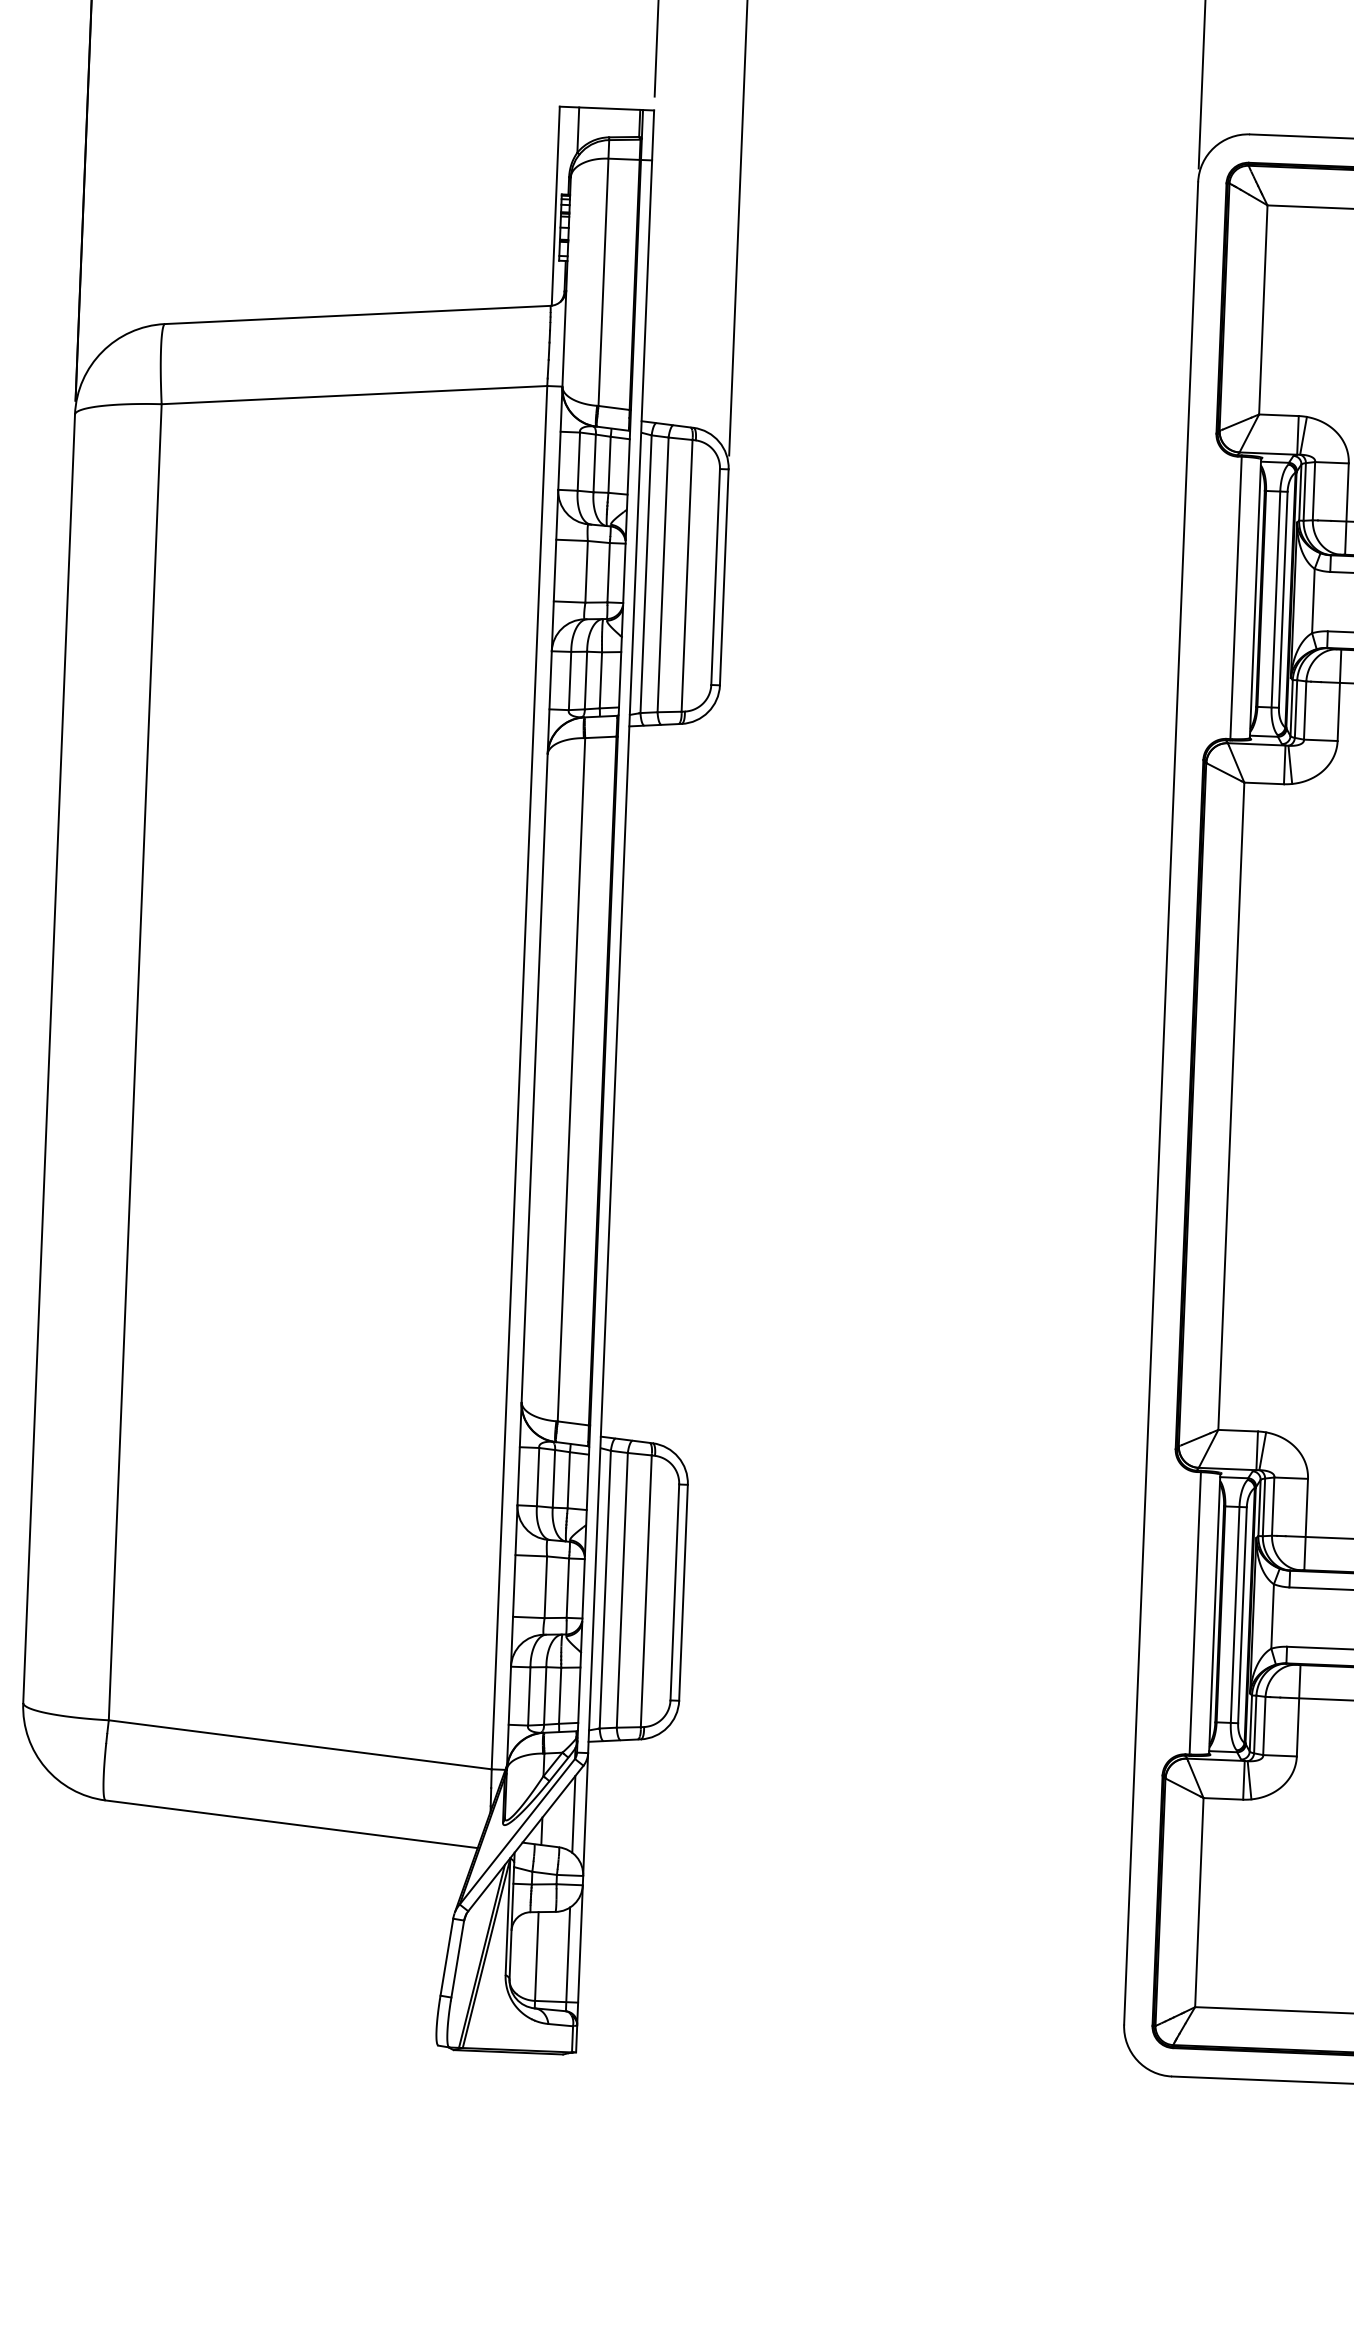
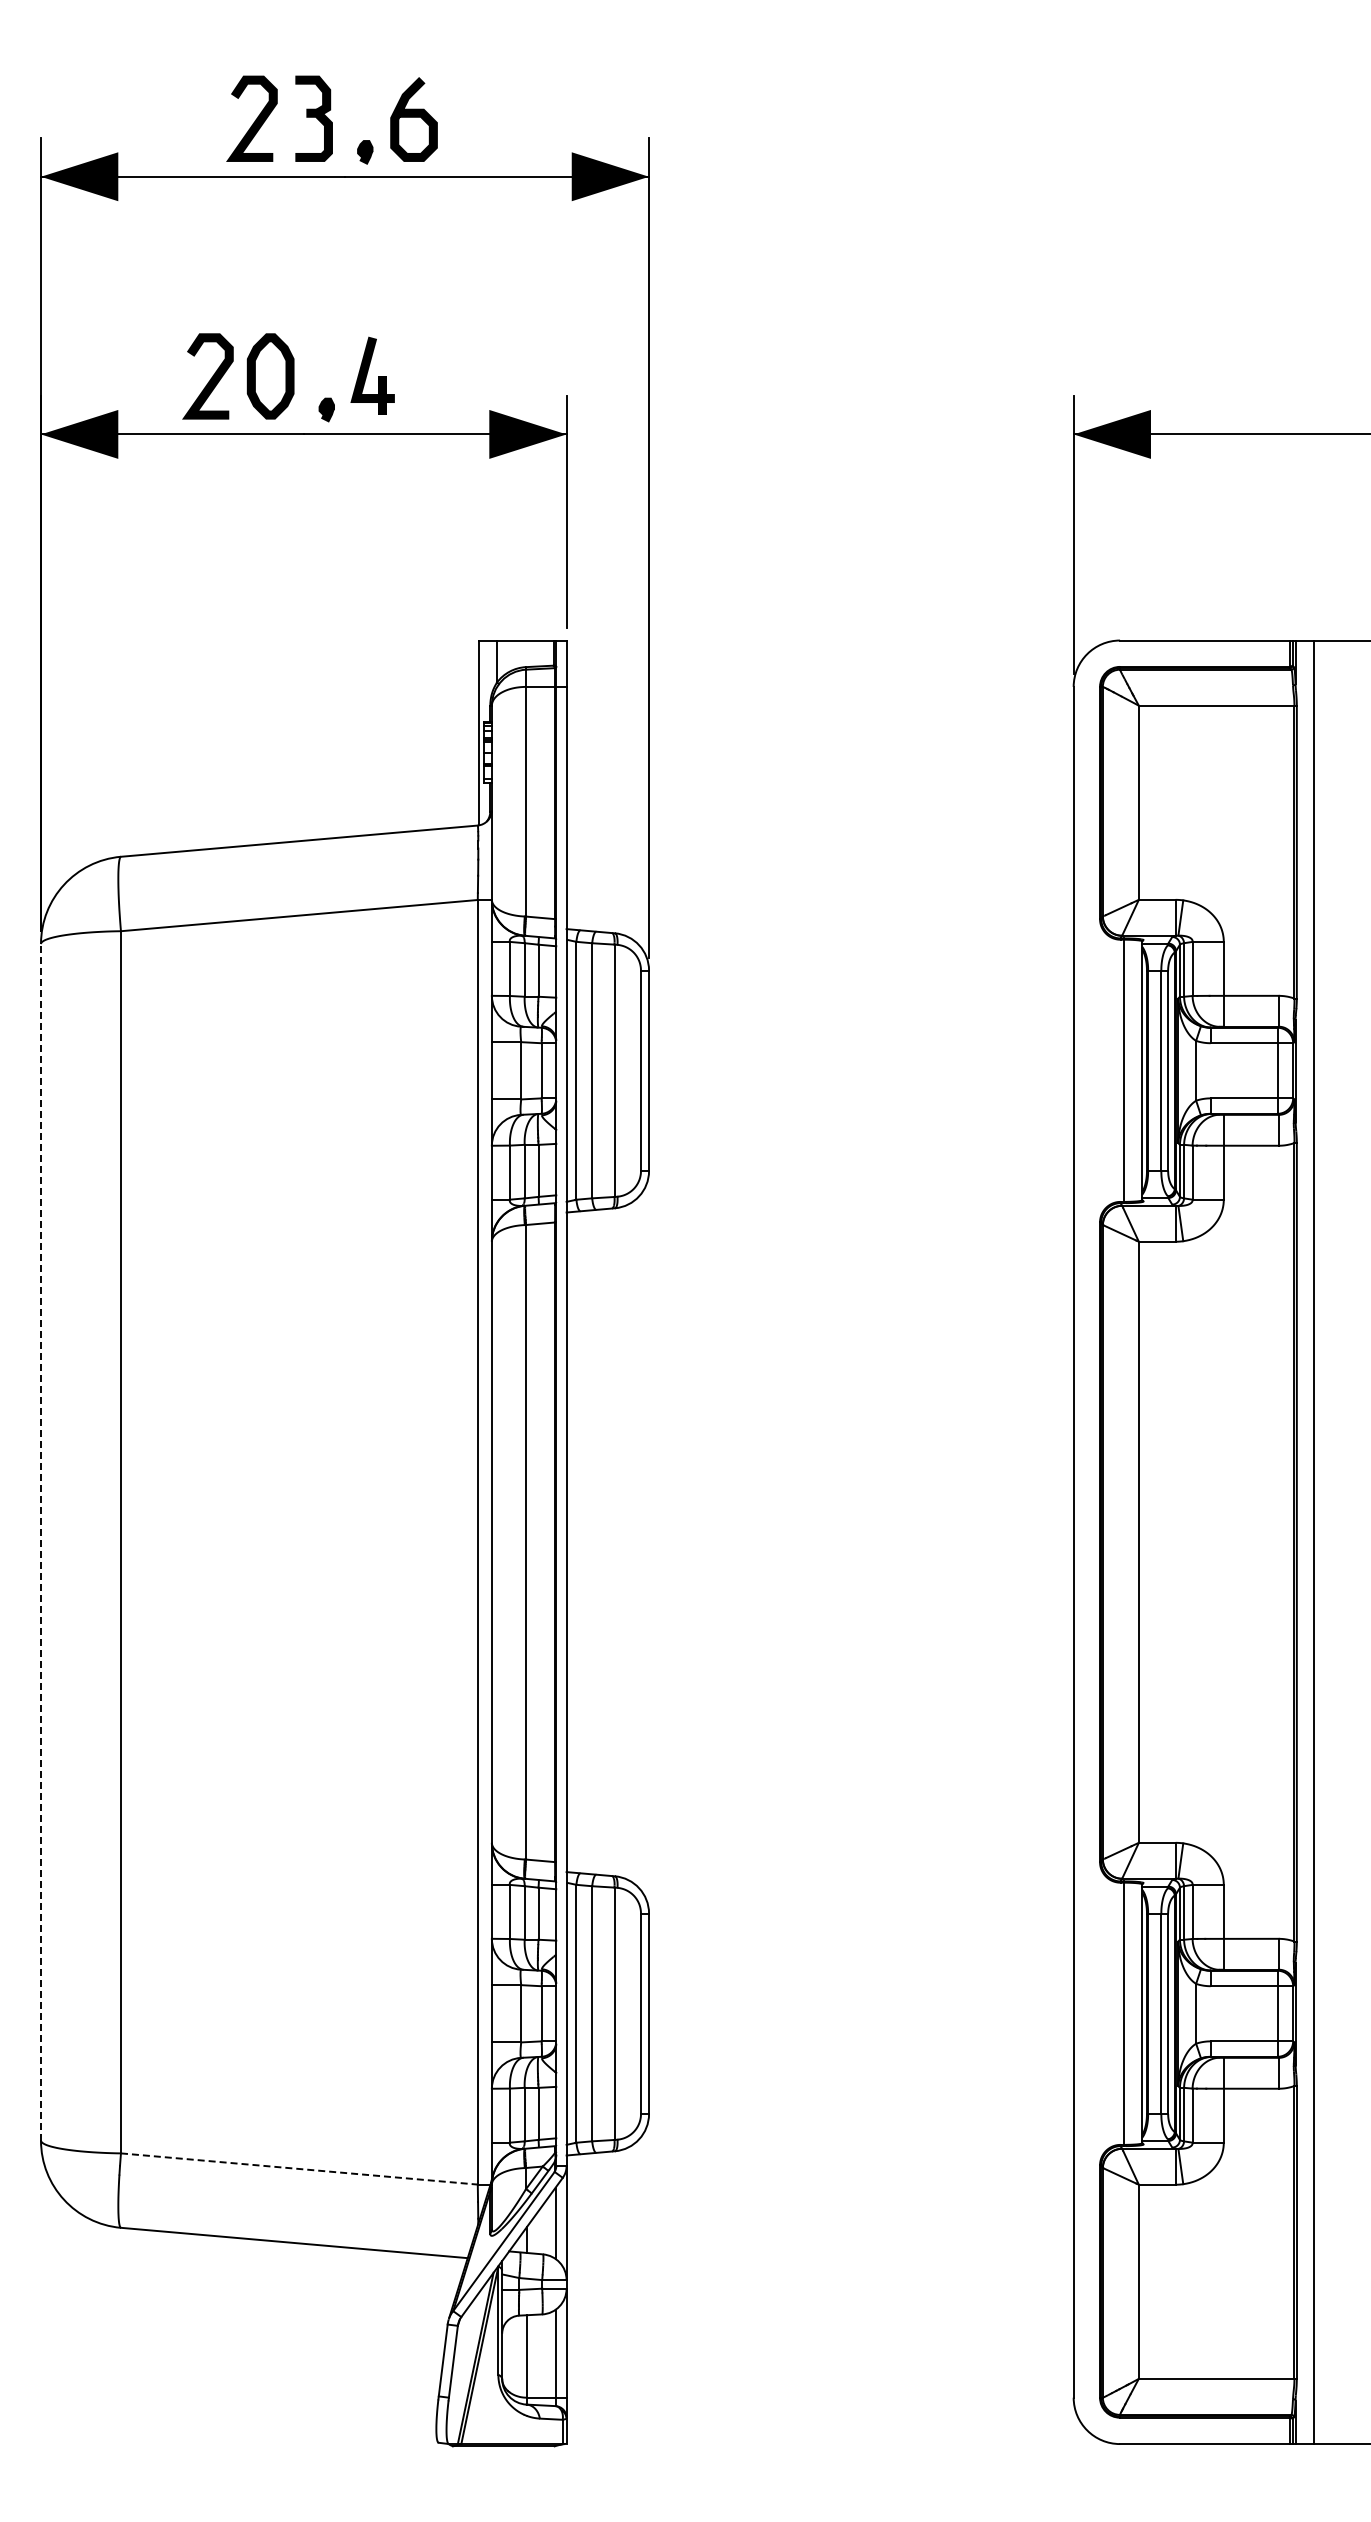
line: (49, 1057) -> (41, 1541), solid -> dashed
line: (300, 1745) -> (299, 2169), solid -> dashed

